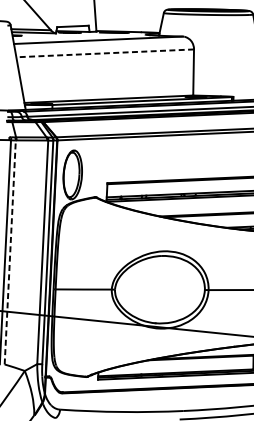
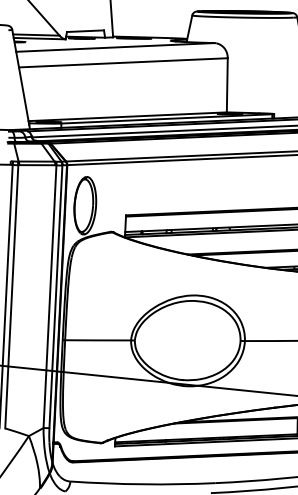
line: (104, 53) -> (122, 62), dashed -> solid
line: (10, 252) -> (11, 296), dashed -> solid

